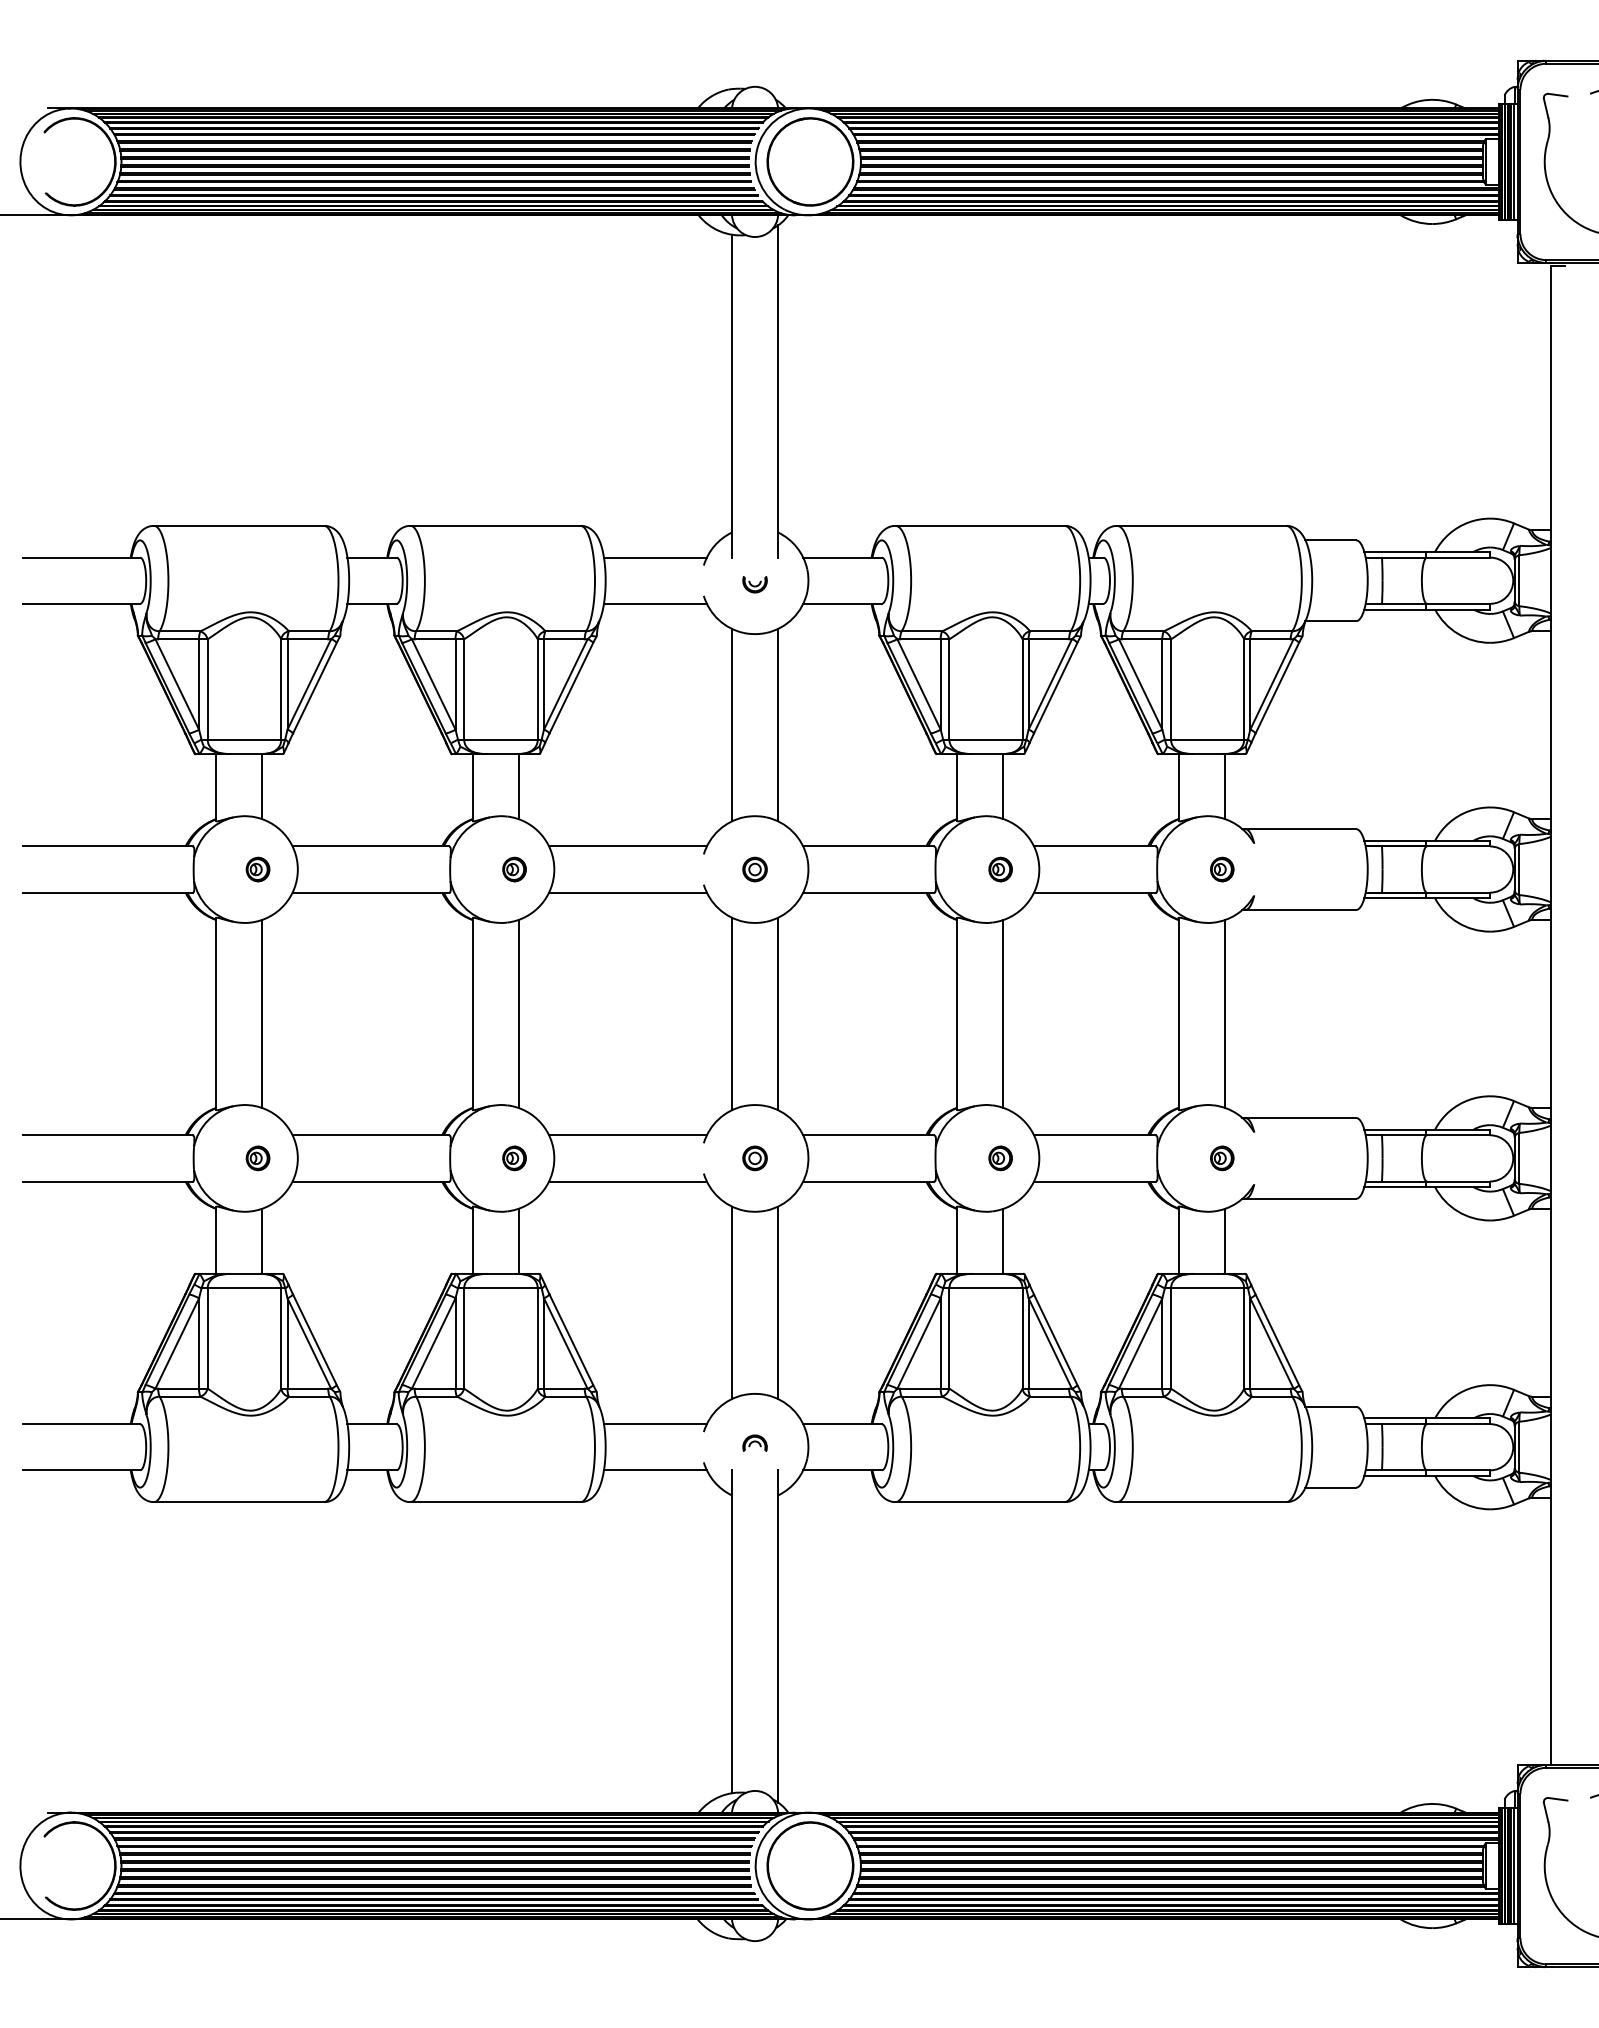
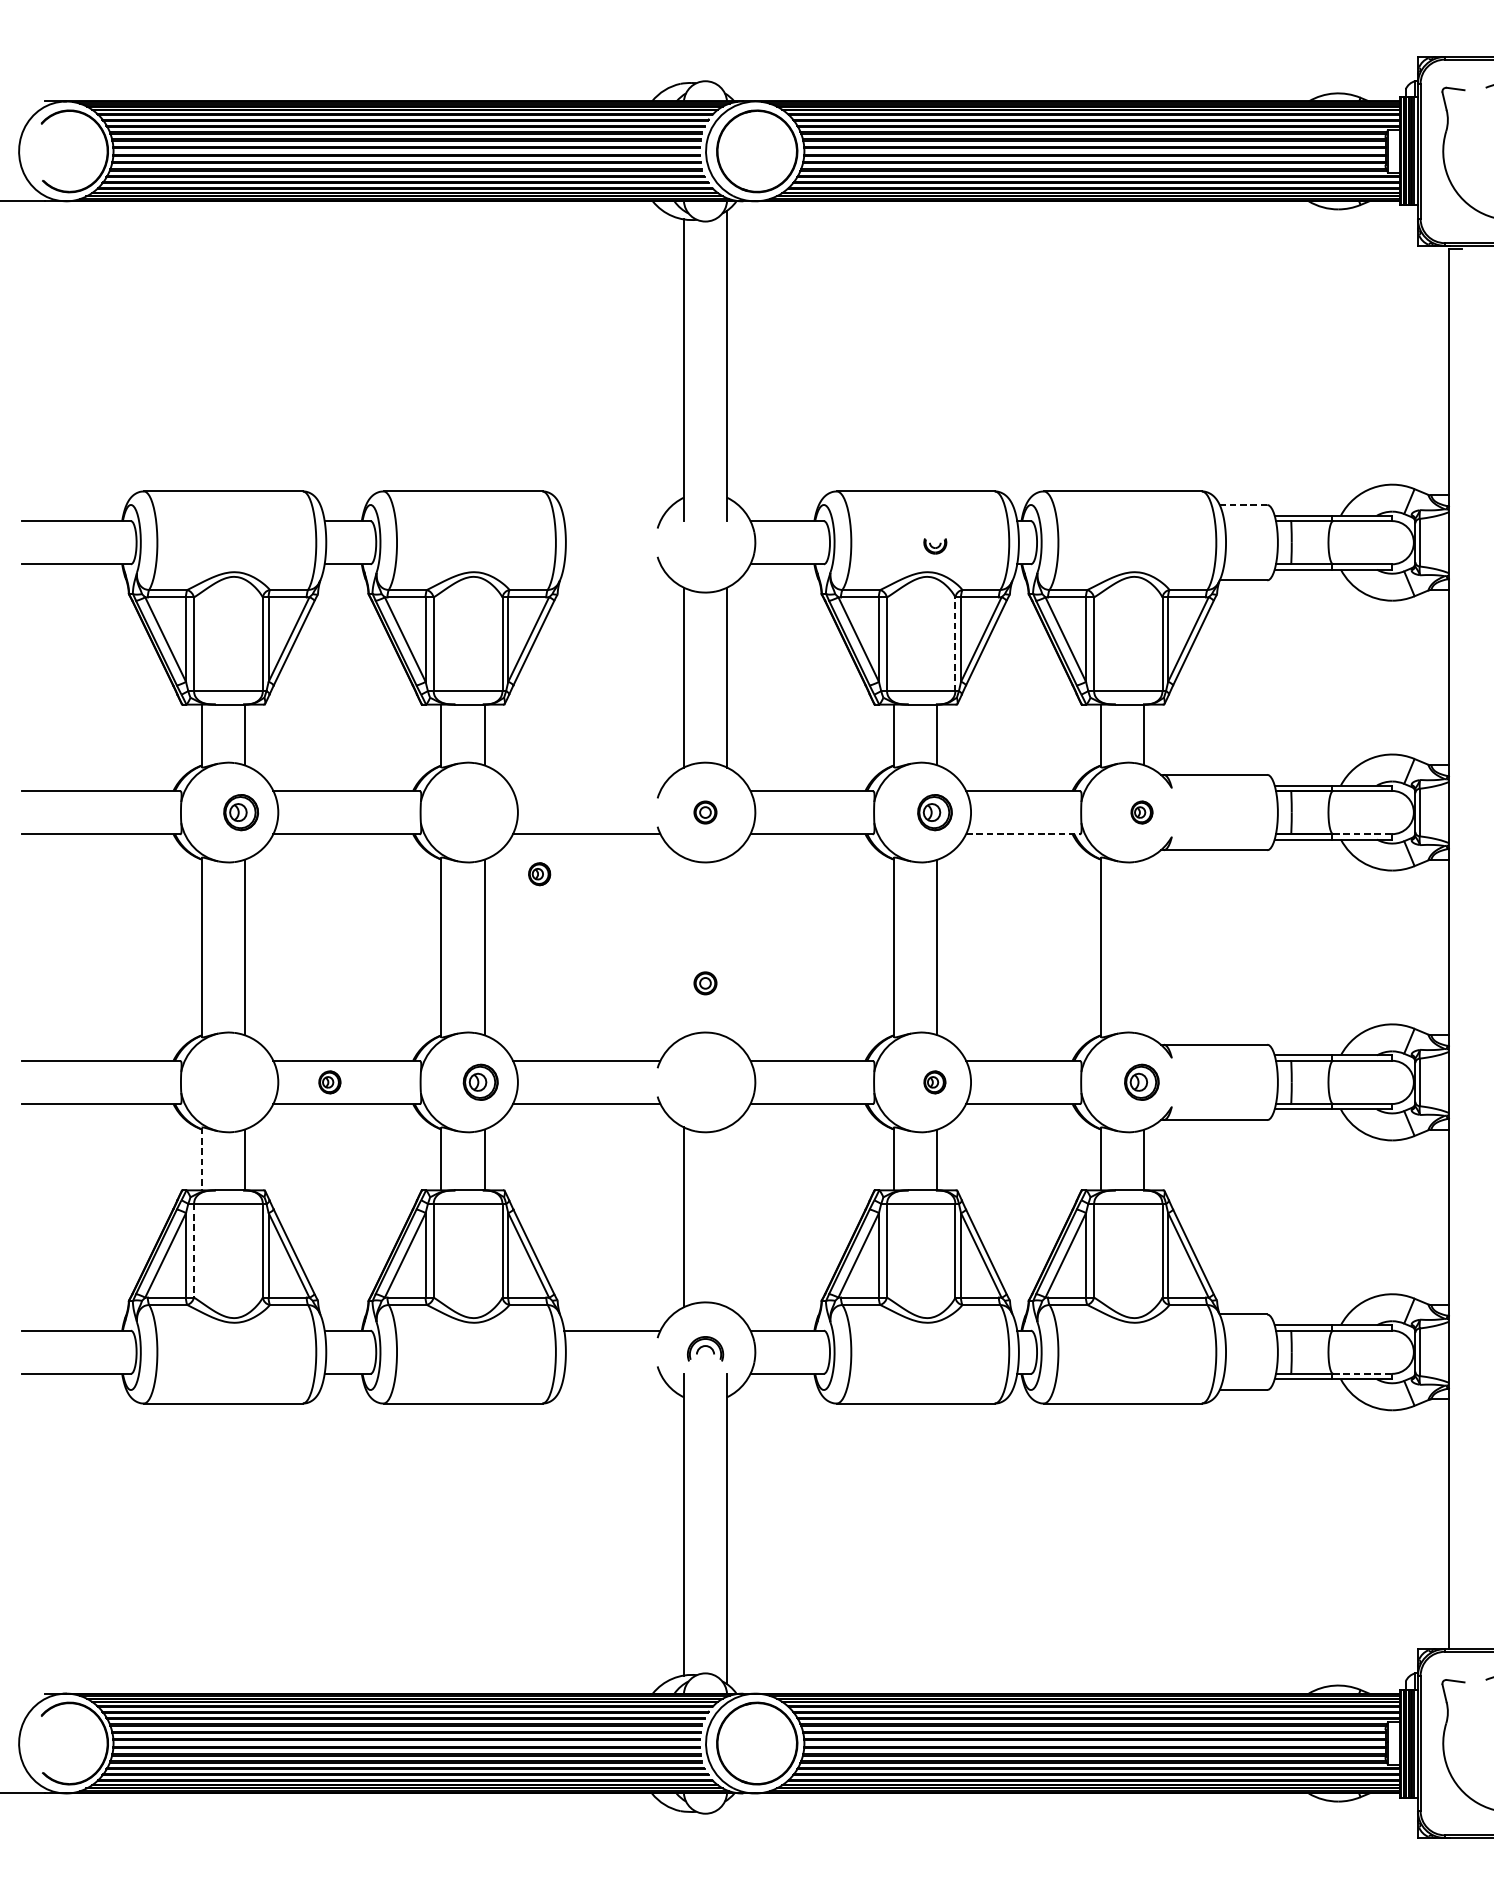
line: (1330, 540) -> (1243, 505), solid -> dashed
line: (654, 557) -> (611, 520), removed
part: (754, 584) -> (934, 546), moved
line: (654, 603) -> (611, 563), removed
line: (1022, 688) -> (955, 643), solid -> dashed
line: (627, 846) -> (586, 791), removed
part: (257, 869) -> (240, 812), size x1.6
part: (514, 869) -> (539, 874), moved
part: (1000, 869) -> (934, 812), size x1.6
line: (1094, 892) -> (1022, 833), solid -> dashed
line: (1458, 892) -> (1362, 833), solid -> dashed
line: (731, 1013) -> (683, 947), removed
line: (778, 1013) -> (727, 947), removed
line: (1224, 1013) -> (1144, 947), removed
part: (257, 1158) -> (329, 1082), moved
part: (514, 1158) -> (480, 1082), size x1.6
part: (754, 1158) -> (704, 983), moved
part: (1222, 1158) -> (1142, 1082), size x1.6
line: (216, 1240) -> (202, 1159), solid -> dashed
line: (778, 1302) -> (727, 1217), removed
line: (207, 1339) -> (193, 1251), solid -> dashed
part: (754, 1442) -> (704, 1347), size x1.6
line: (654, 1470) -> (611, 1374), removed
line: (1458, 1470) -> (1362, 1374), solid -> dashed

